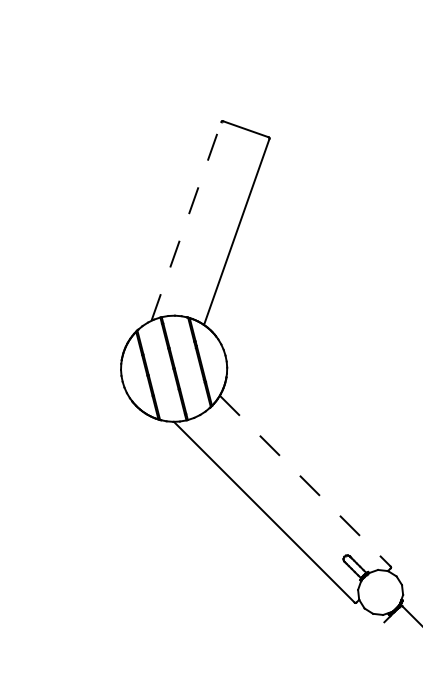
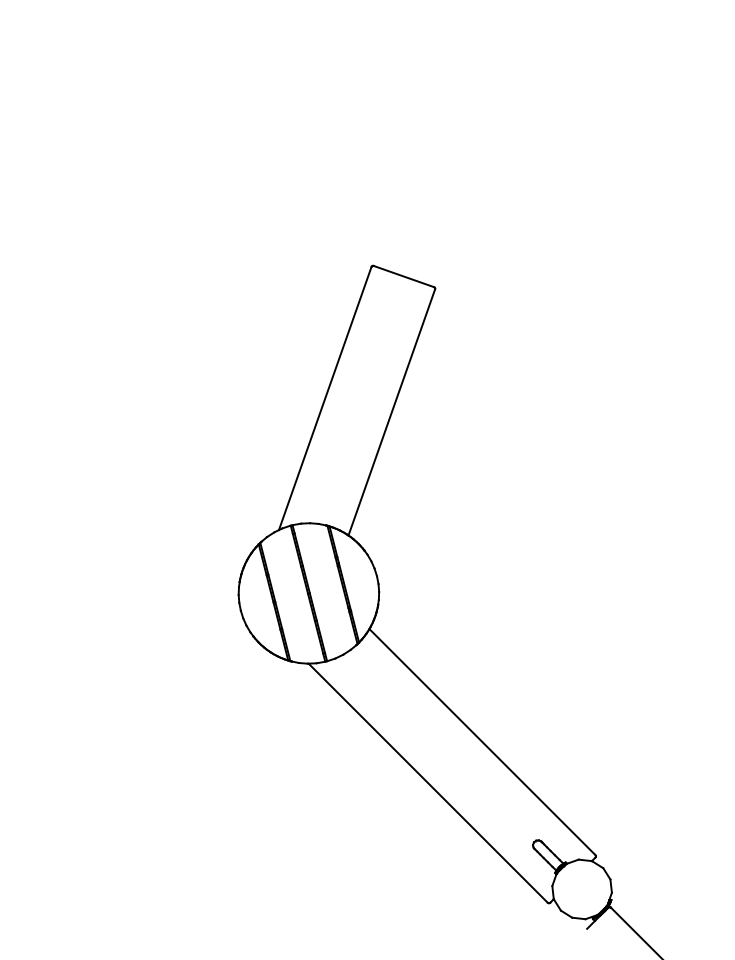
line: (186, 221) -> (325, 398), dashed -> solid
line: (305, 481) -> (482, 742), dashed -> solid

